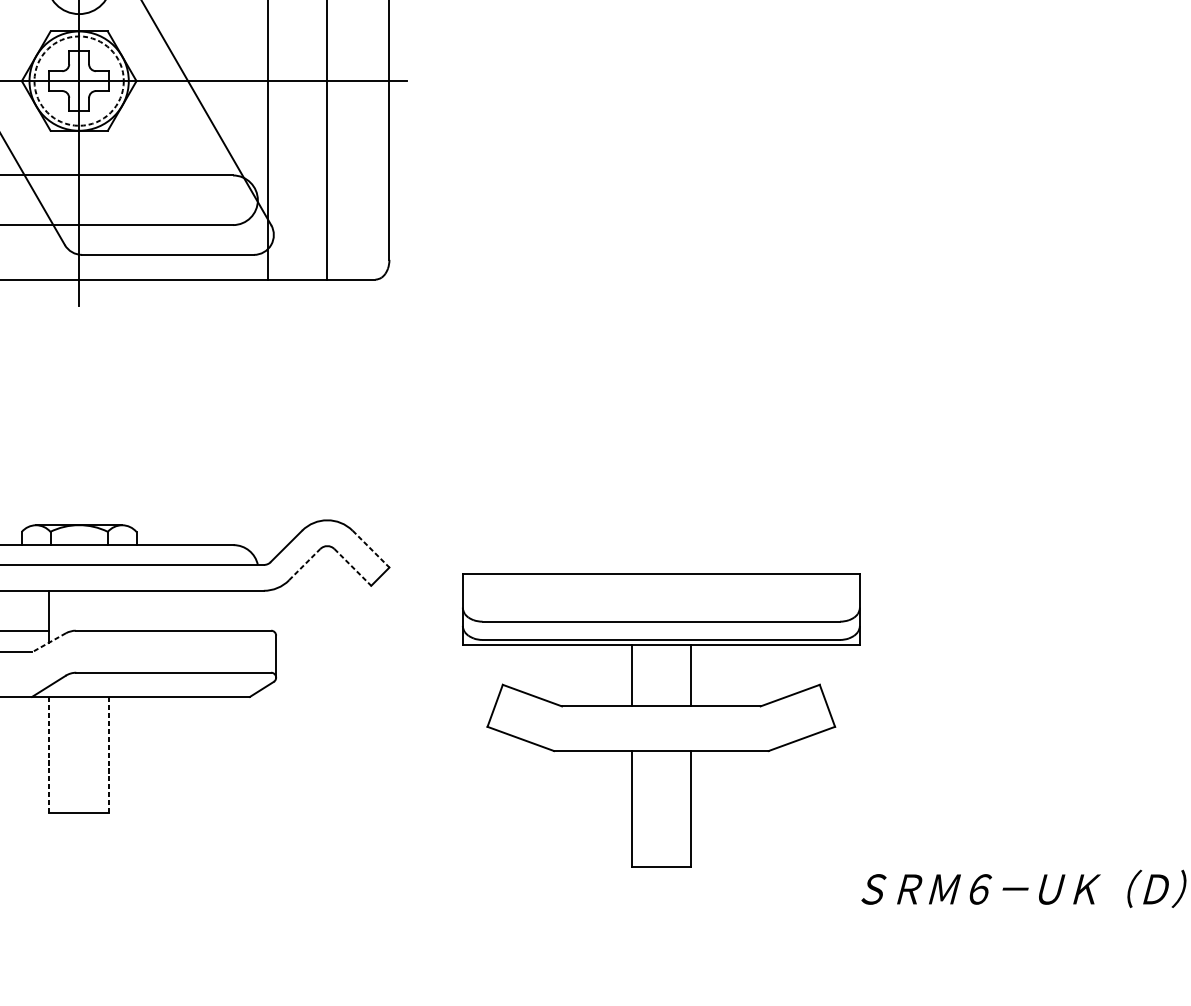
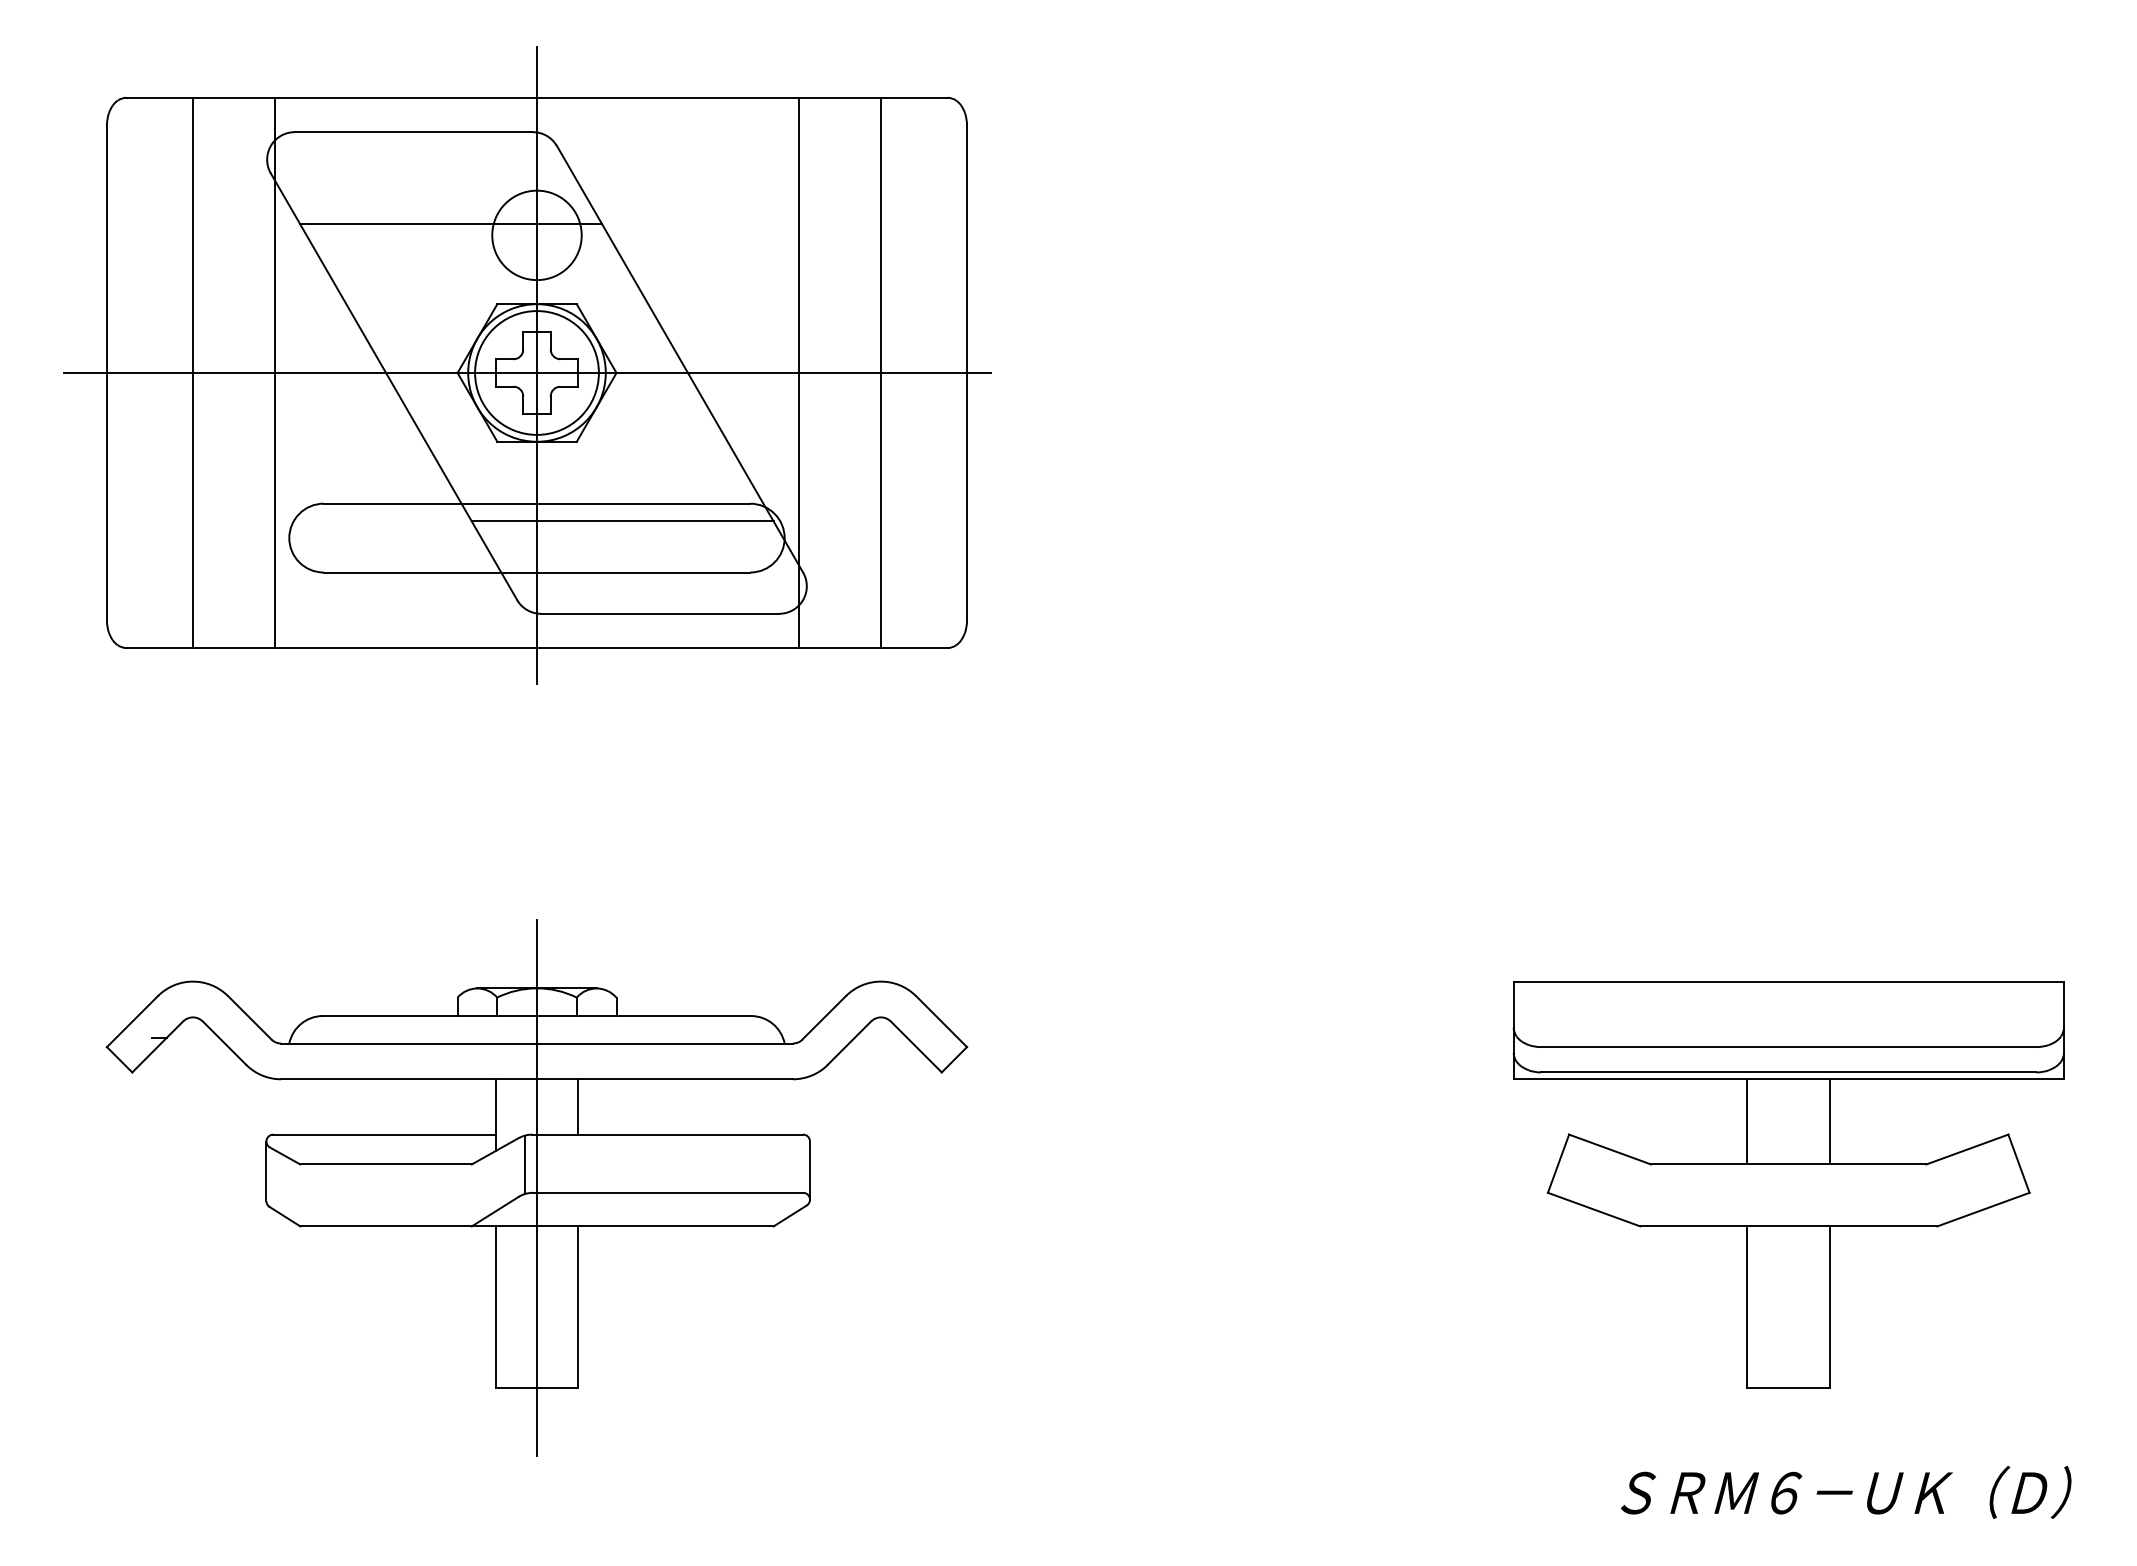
circle: (78, 80) -> (536, 372), dashed -> solid
line: (140, 188) -> (622, 521), added
line: (371, 549) -> (941, 1021), dashed -> solid
line: (304, 564) -> (849, 1043), dashed -> solid
line: (353, 567) -> (916, 1047), dashed -> solid
line: (109, 610) -> (578, 1106), added
line: (49, 642) -> (495, 1151), dashed -> solid
line: (70, 652) -> (525, 1164), added
line: (79, 668) -> (537, 1187), added
part: (661, 720) -> (1788, 1184), moved
line: (49, 754) -> (495, 1306), dashed -> solid
line: (109, 754) -> (578, 1306), dashed -> solid

